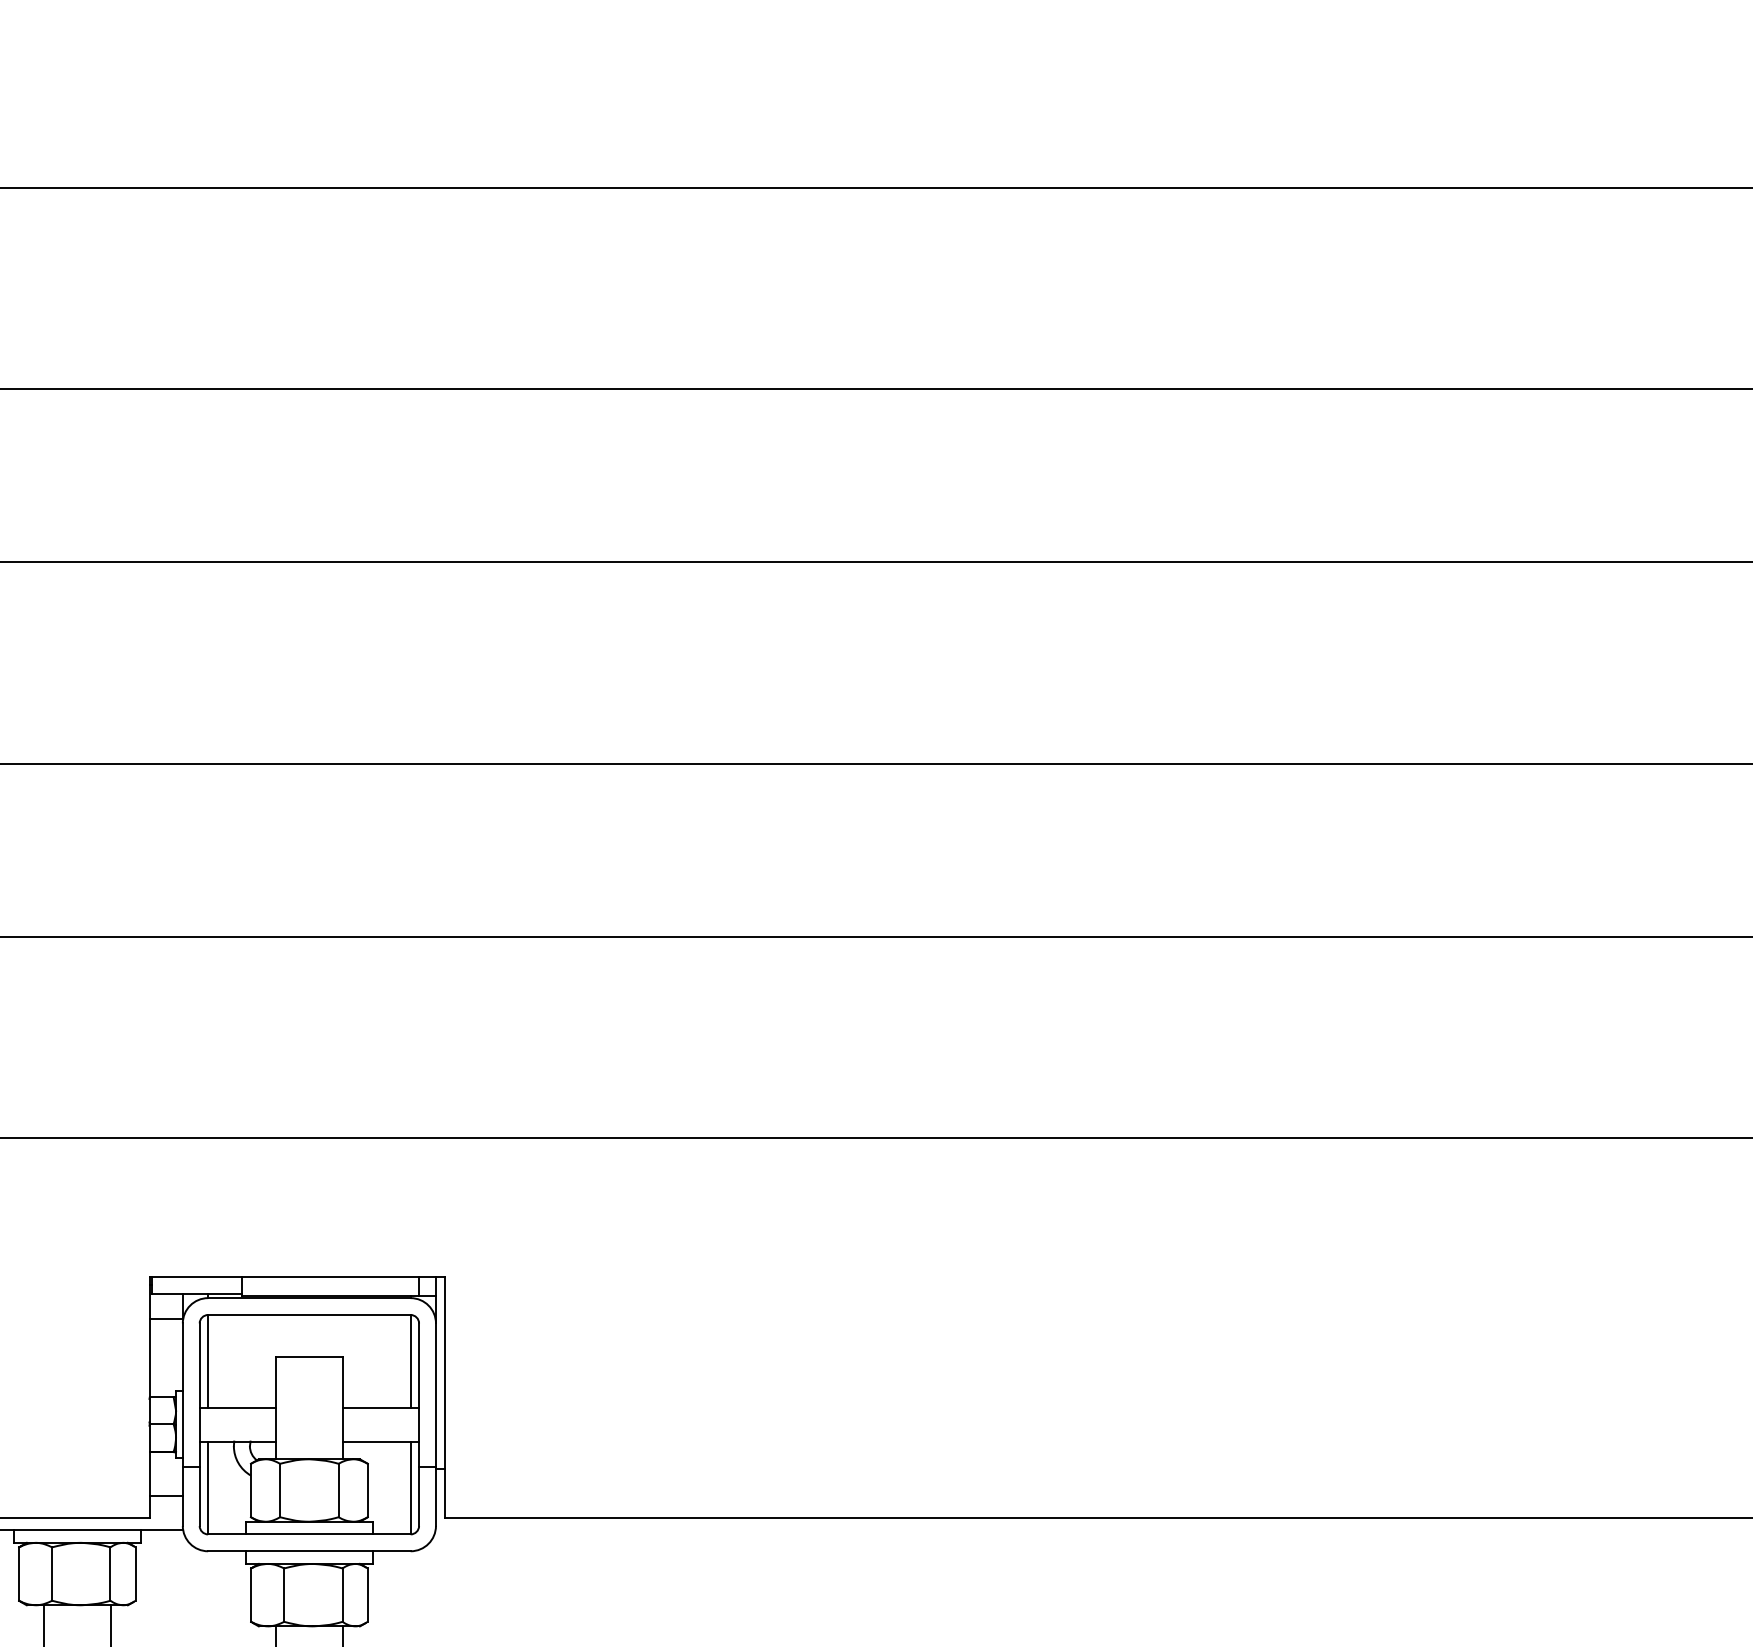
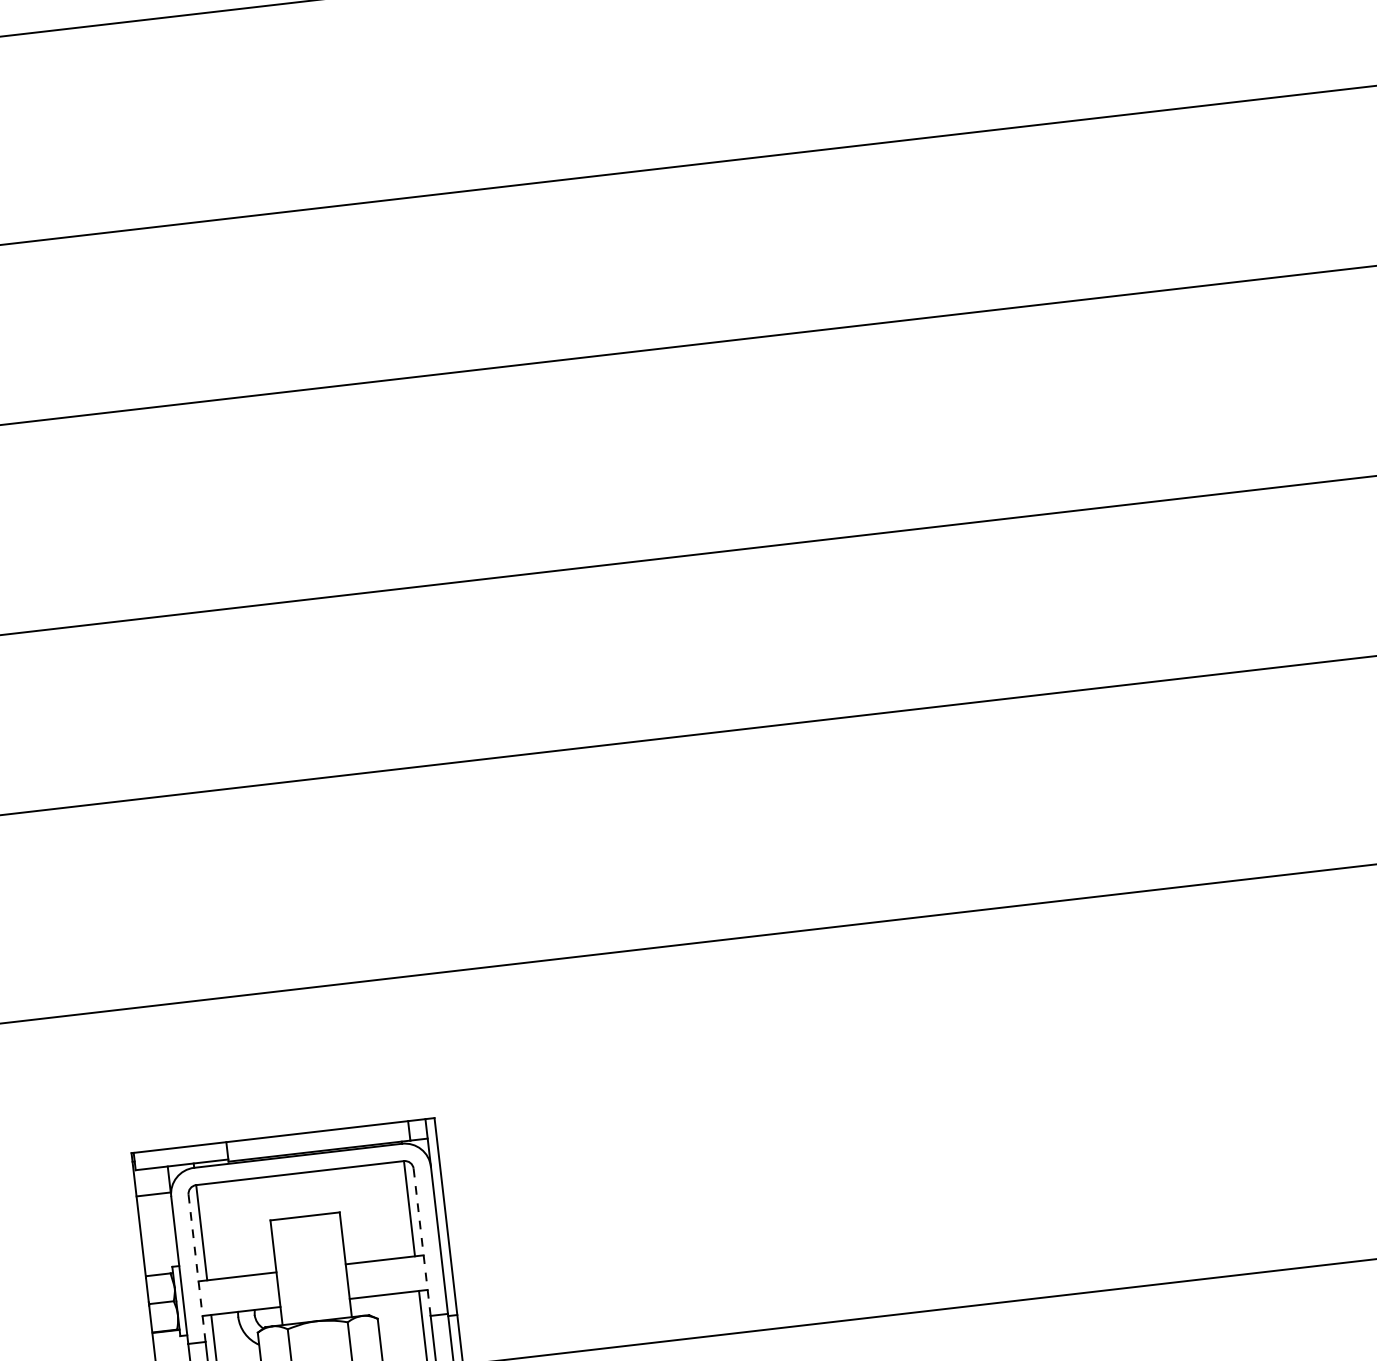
line: (199, 1395) -> (196, 1268), solid -> dashed
line: (419, 1395) -> (422, 1242), solid -> dashed

